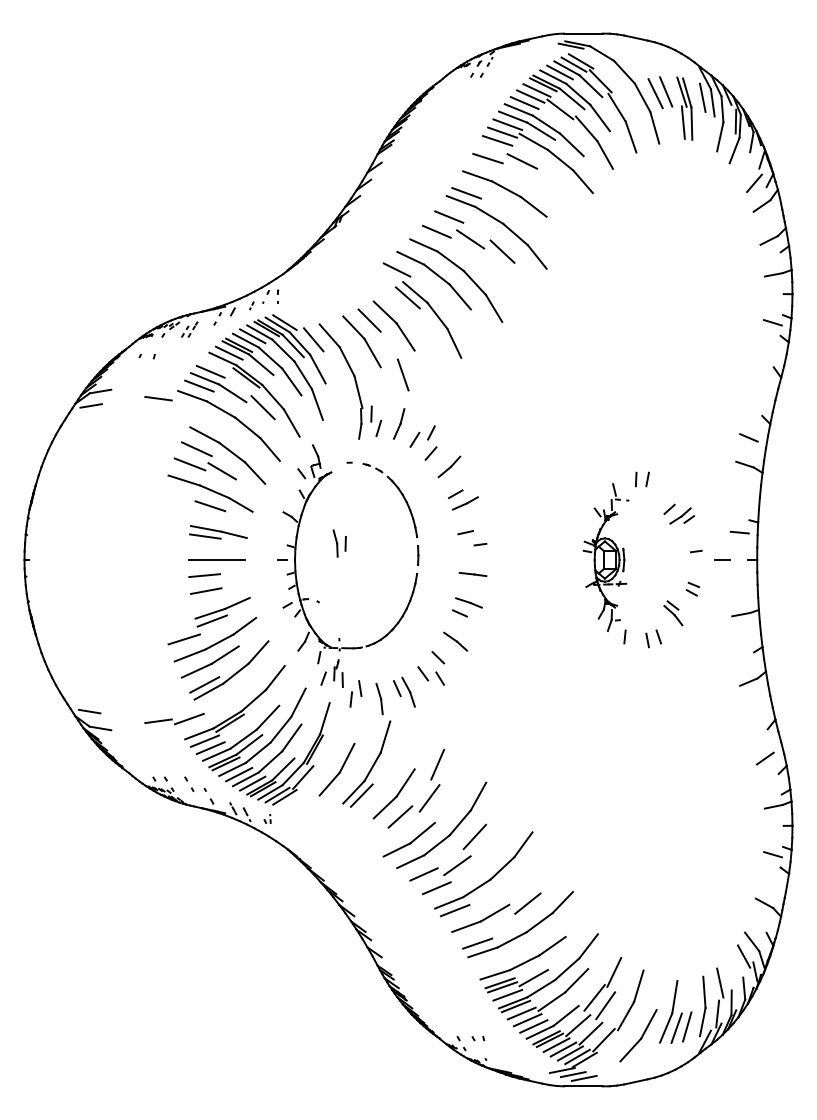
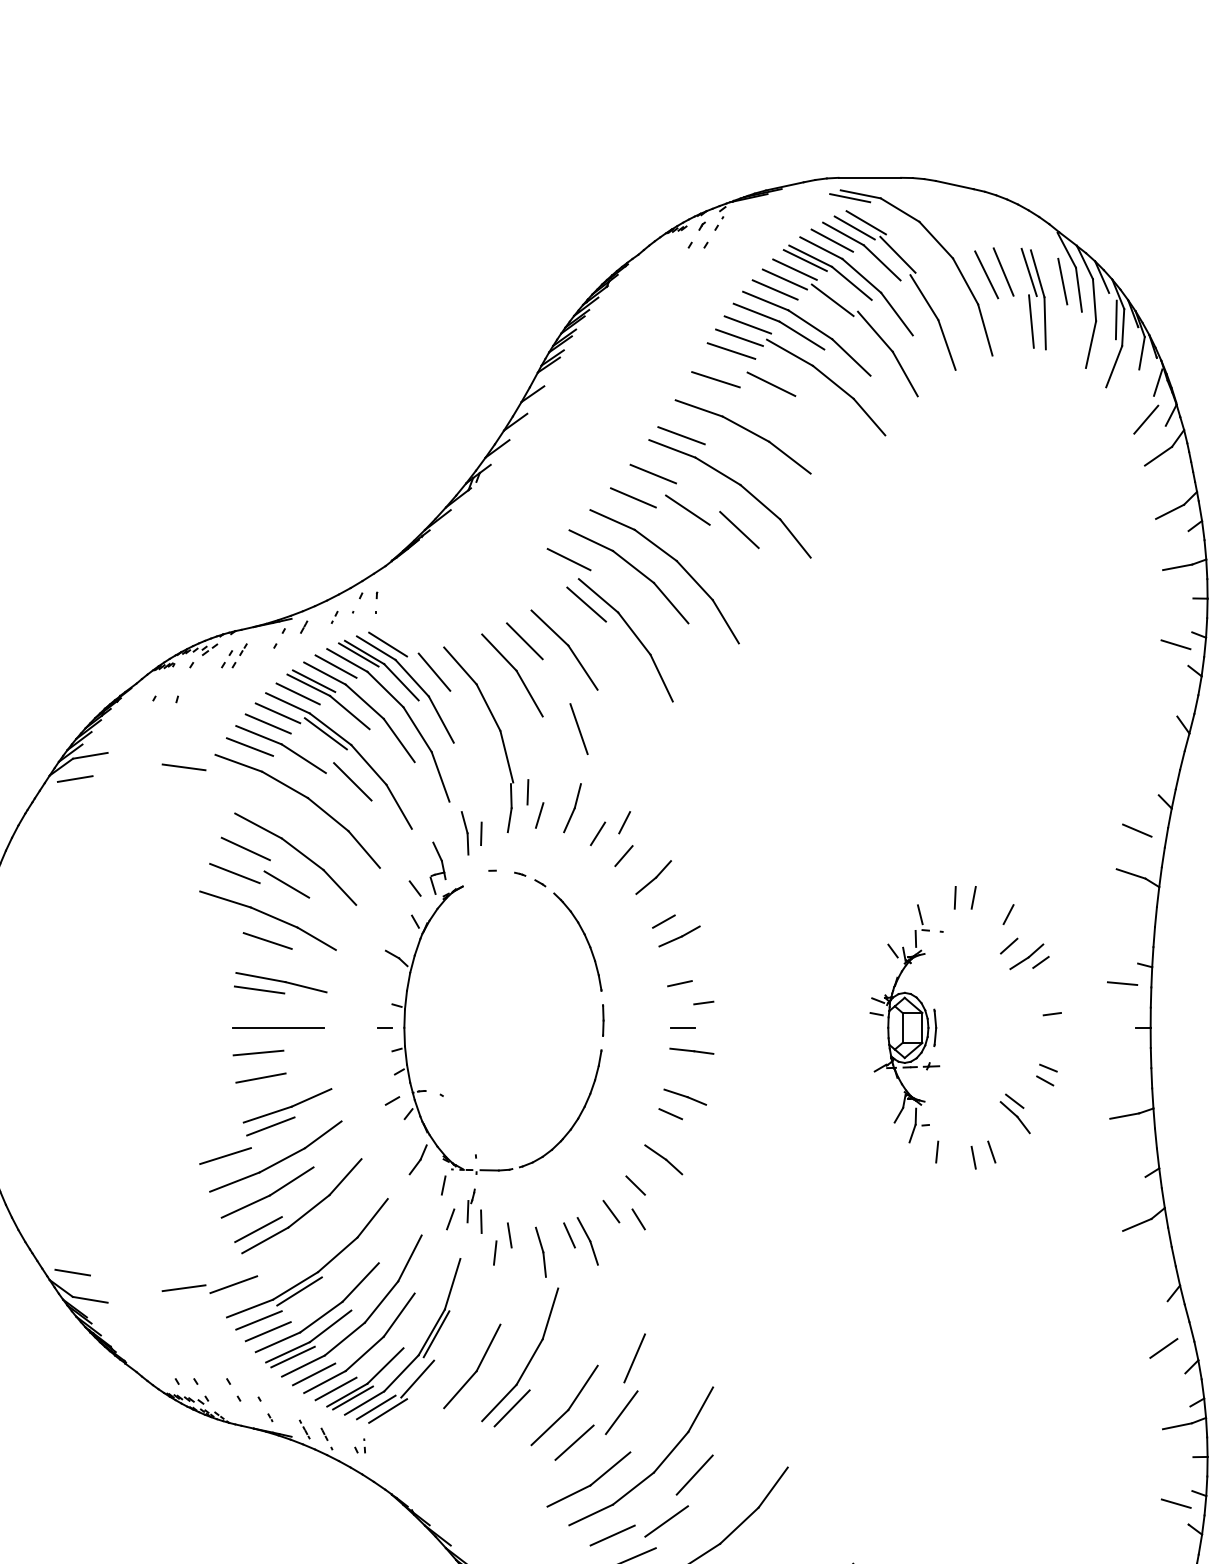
line: (216, 365) -> (277, 713), added
line: (669, 489) -> (1009, 913), added
part: (339, 543) -> (471, 833), moved
line: (722, 559) -> (682, 1027), moved

